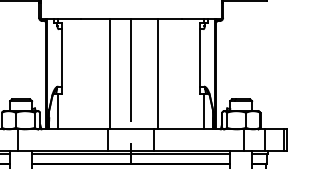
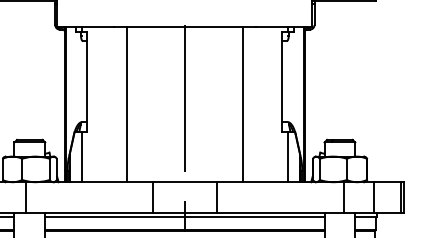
line: (109, 74) -> (126, 104), moved
line: (157, 74) -> (243, 104), moved

